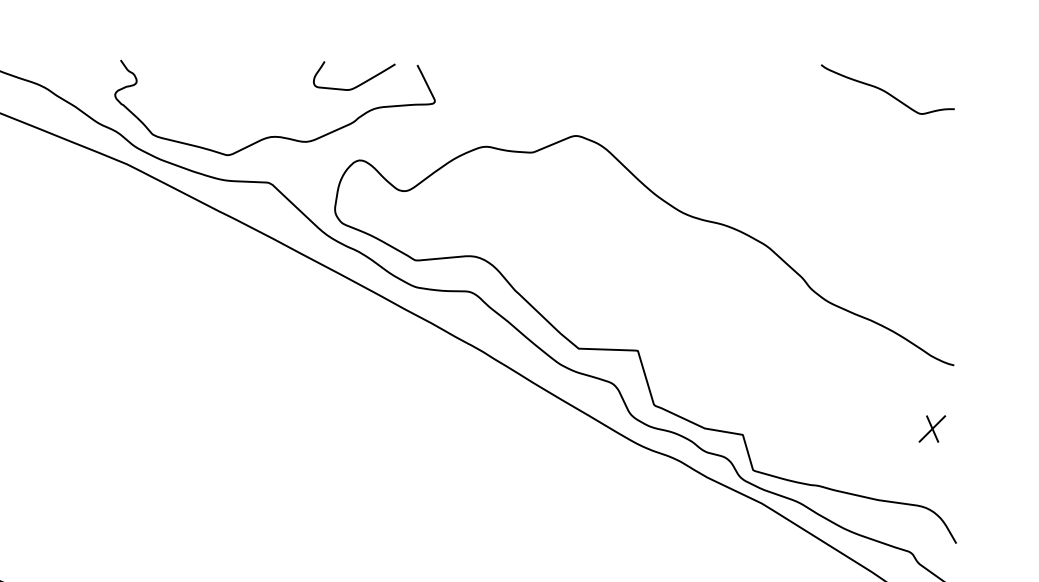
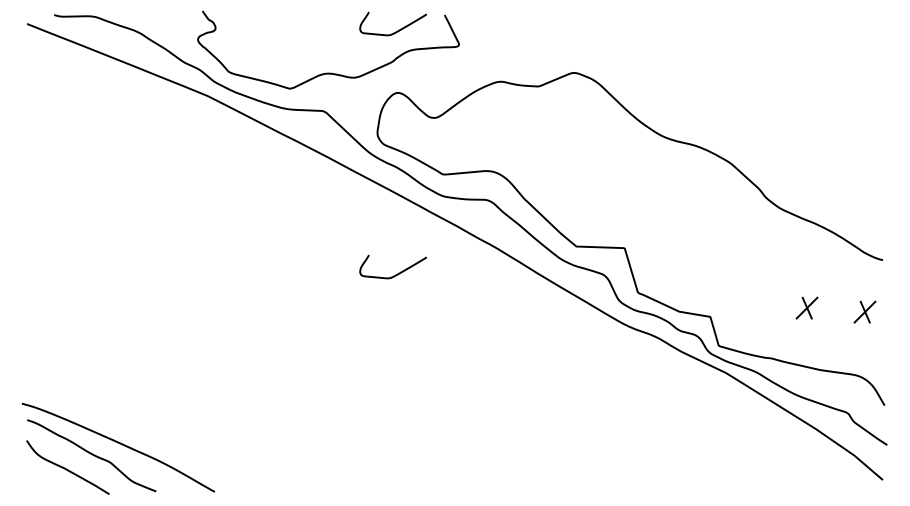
curve: (887, 91) -> (828, 36), removed
curve: (357, 382) -> (395, 274), added
part: (860, 423) -> (806, 307), added

